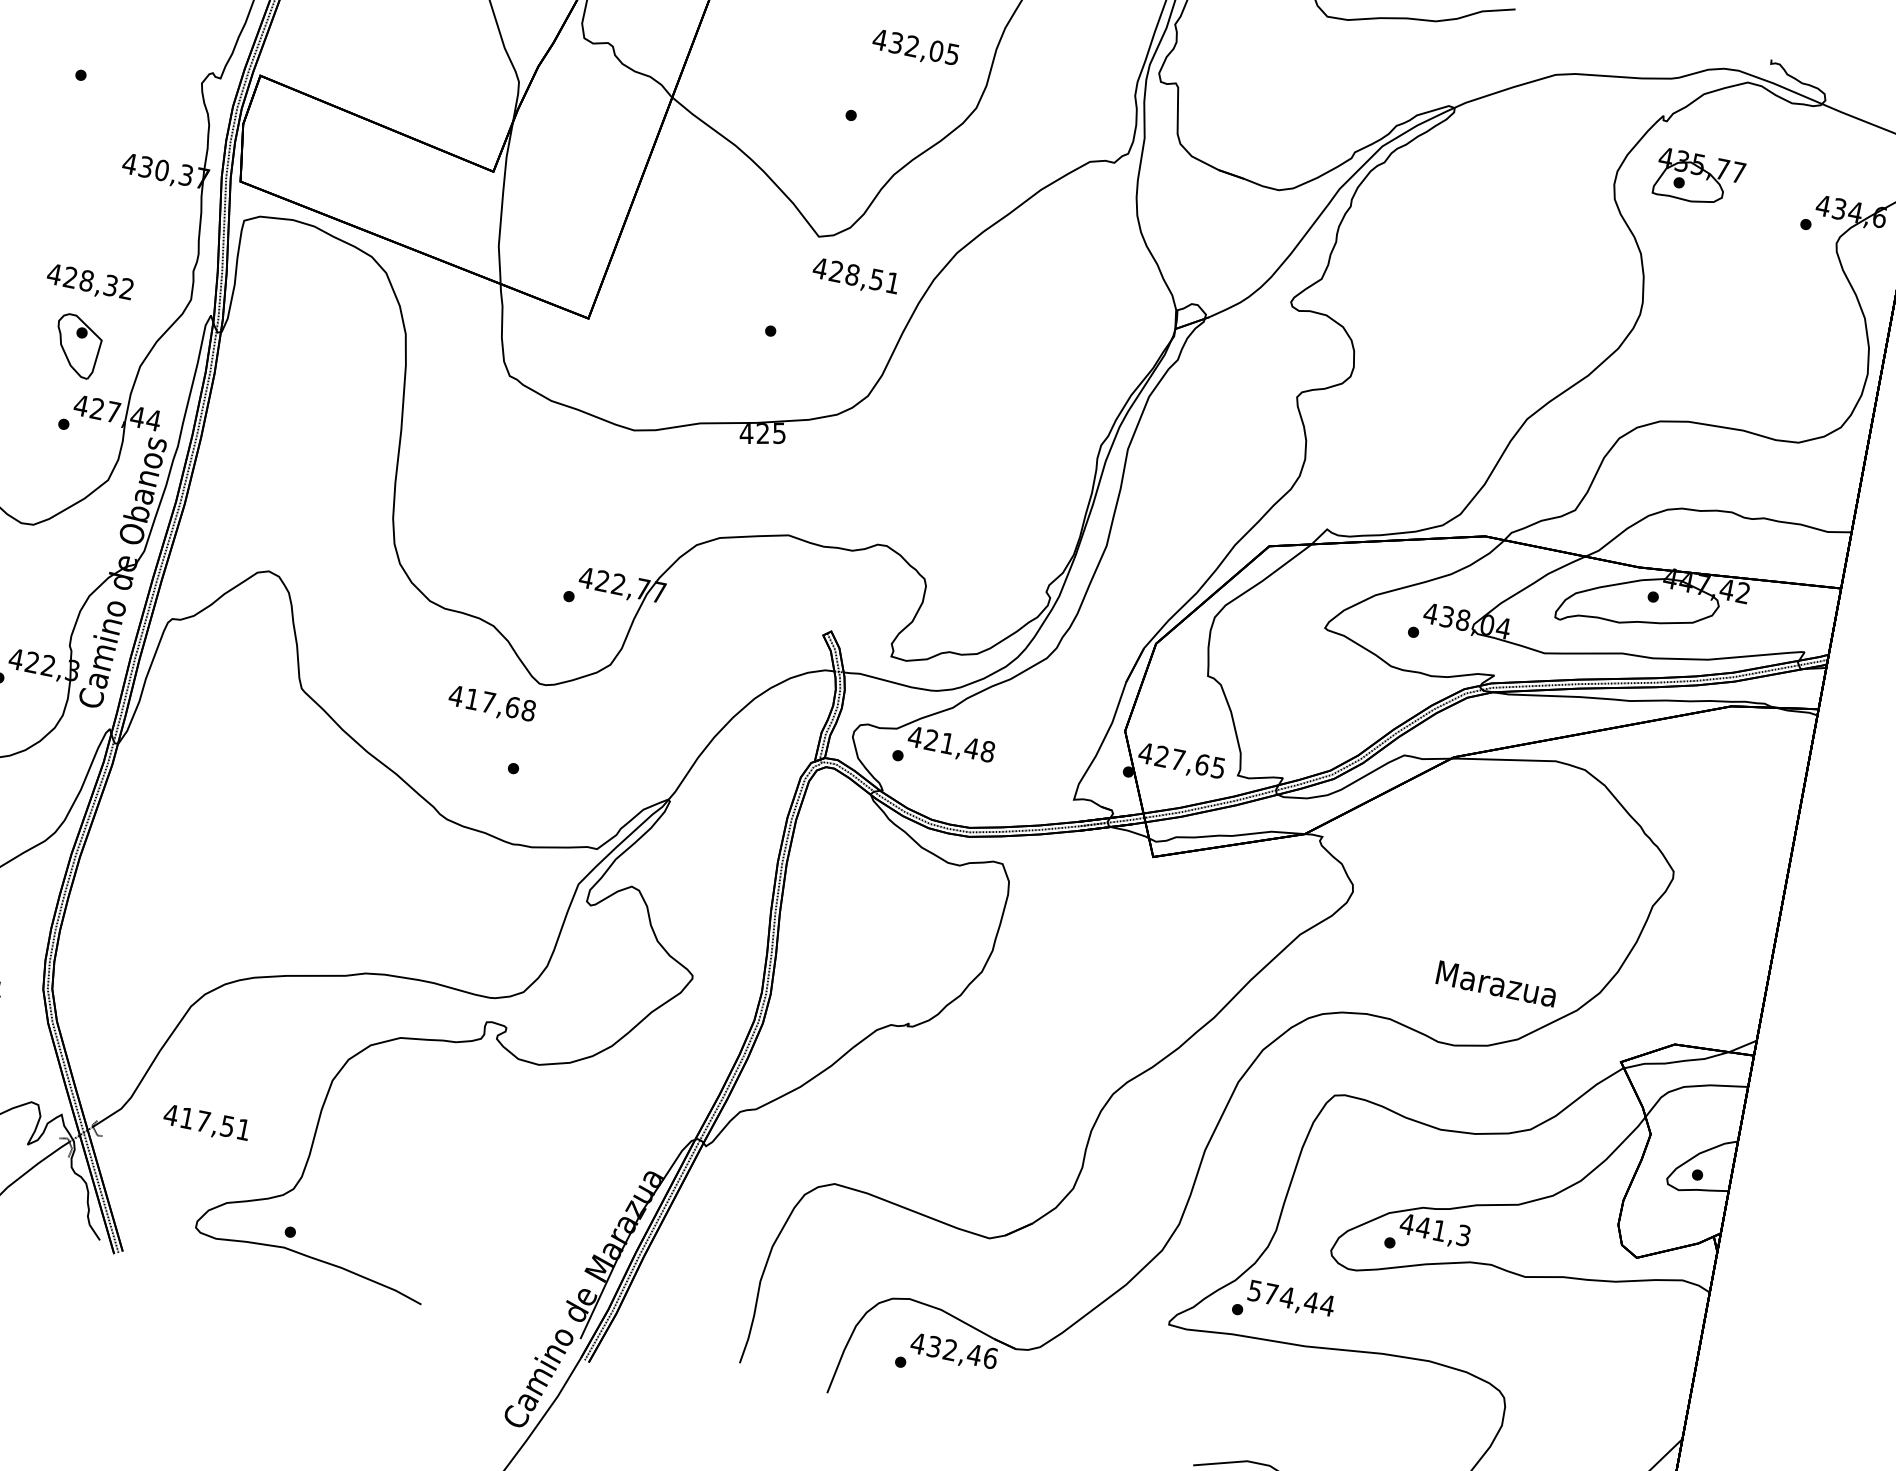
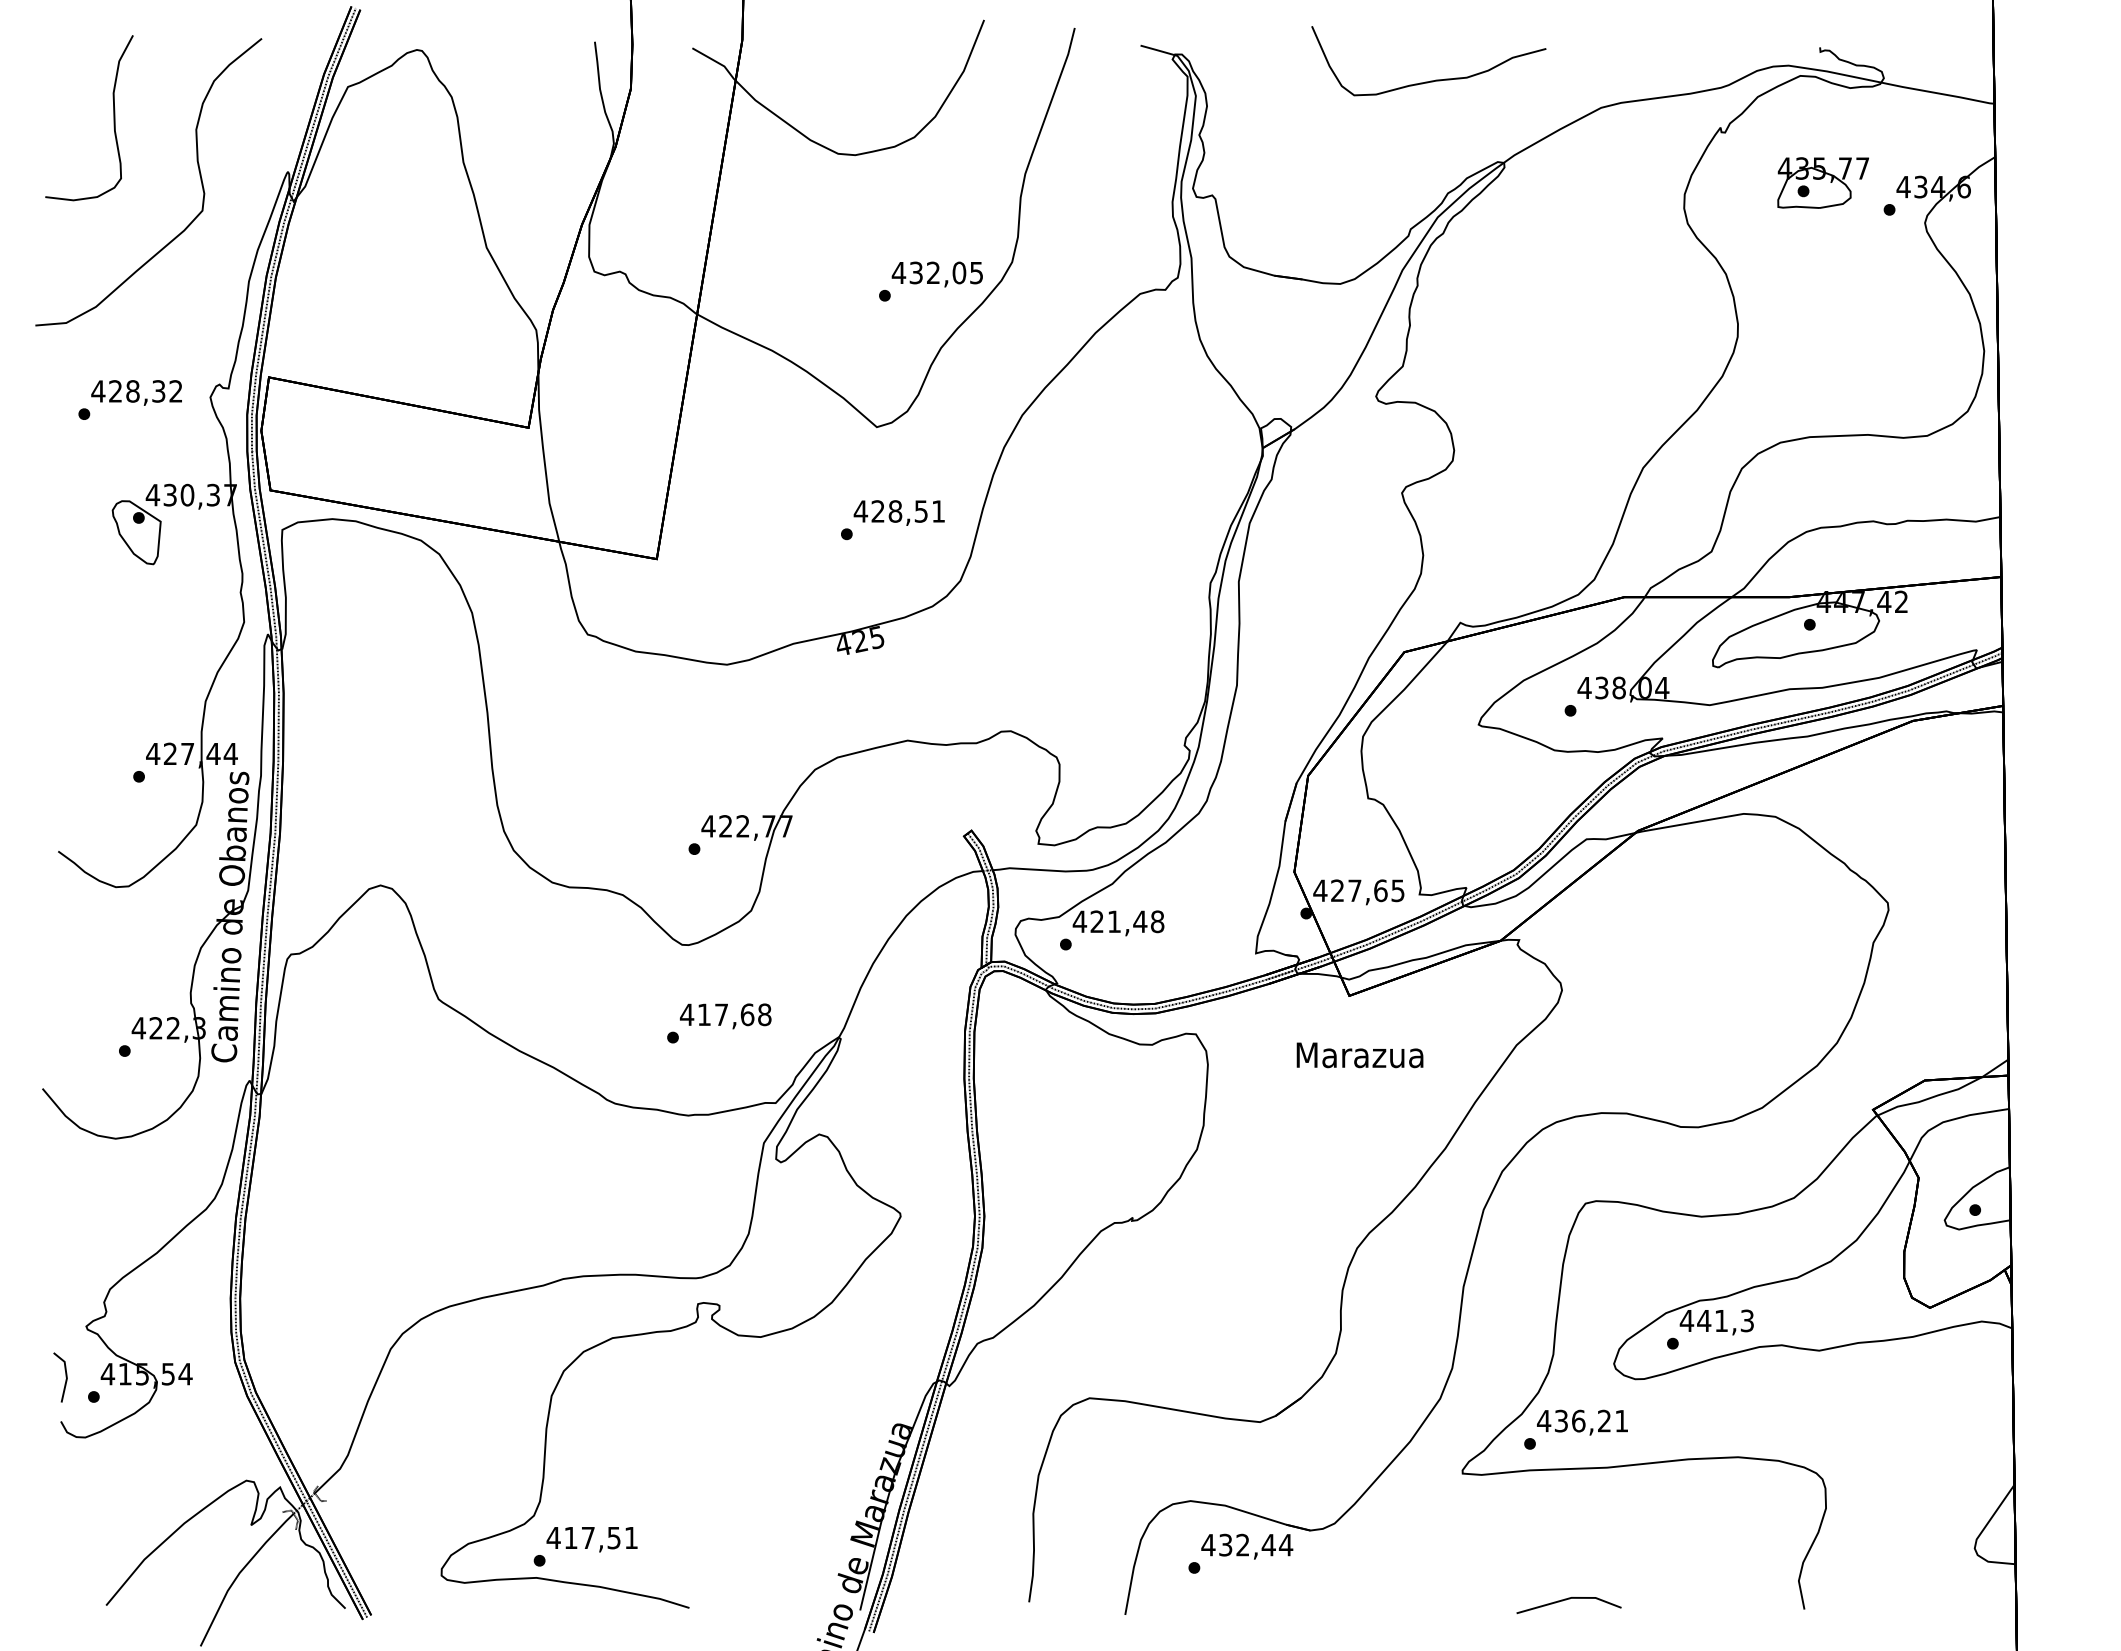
text: (914, 48) -> (936, 274), moved
part: (1698, 178) -> (1822, 182), moved
text: (855, 276) -> (898, 512), moved
text: (89, 282) -> (136, 392), moved
part: (77, 346) -> (136, 532), moved
text: (491, 704) -> (725, 1016), moved
text: (1496, 984) -> (1359, 1055), moved
text: (206, 1123) -> (591, 1539), moved
text: (1291, 1297) -> (1582, 1420), 574,44 -> 436,21
text: (990, 1357) -> (1285, 1544), 432,46 -> 432,44

